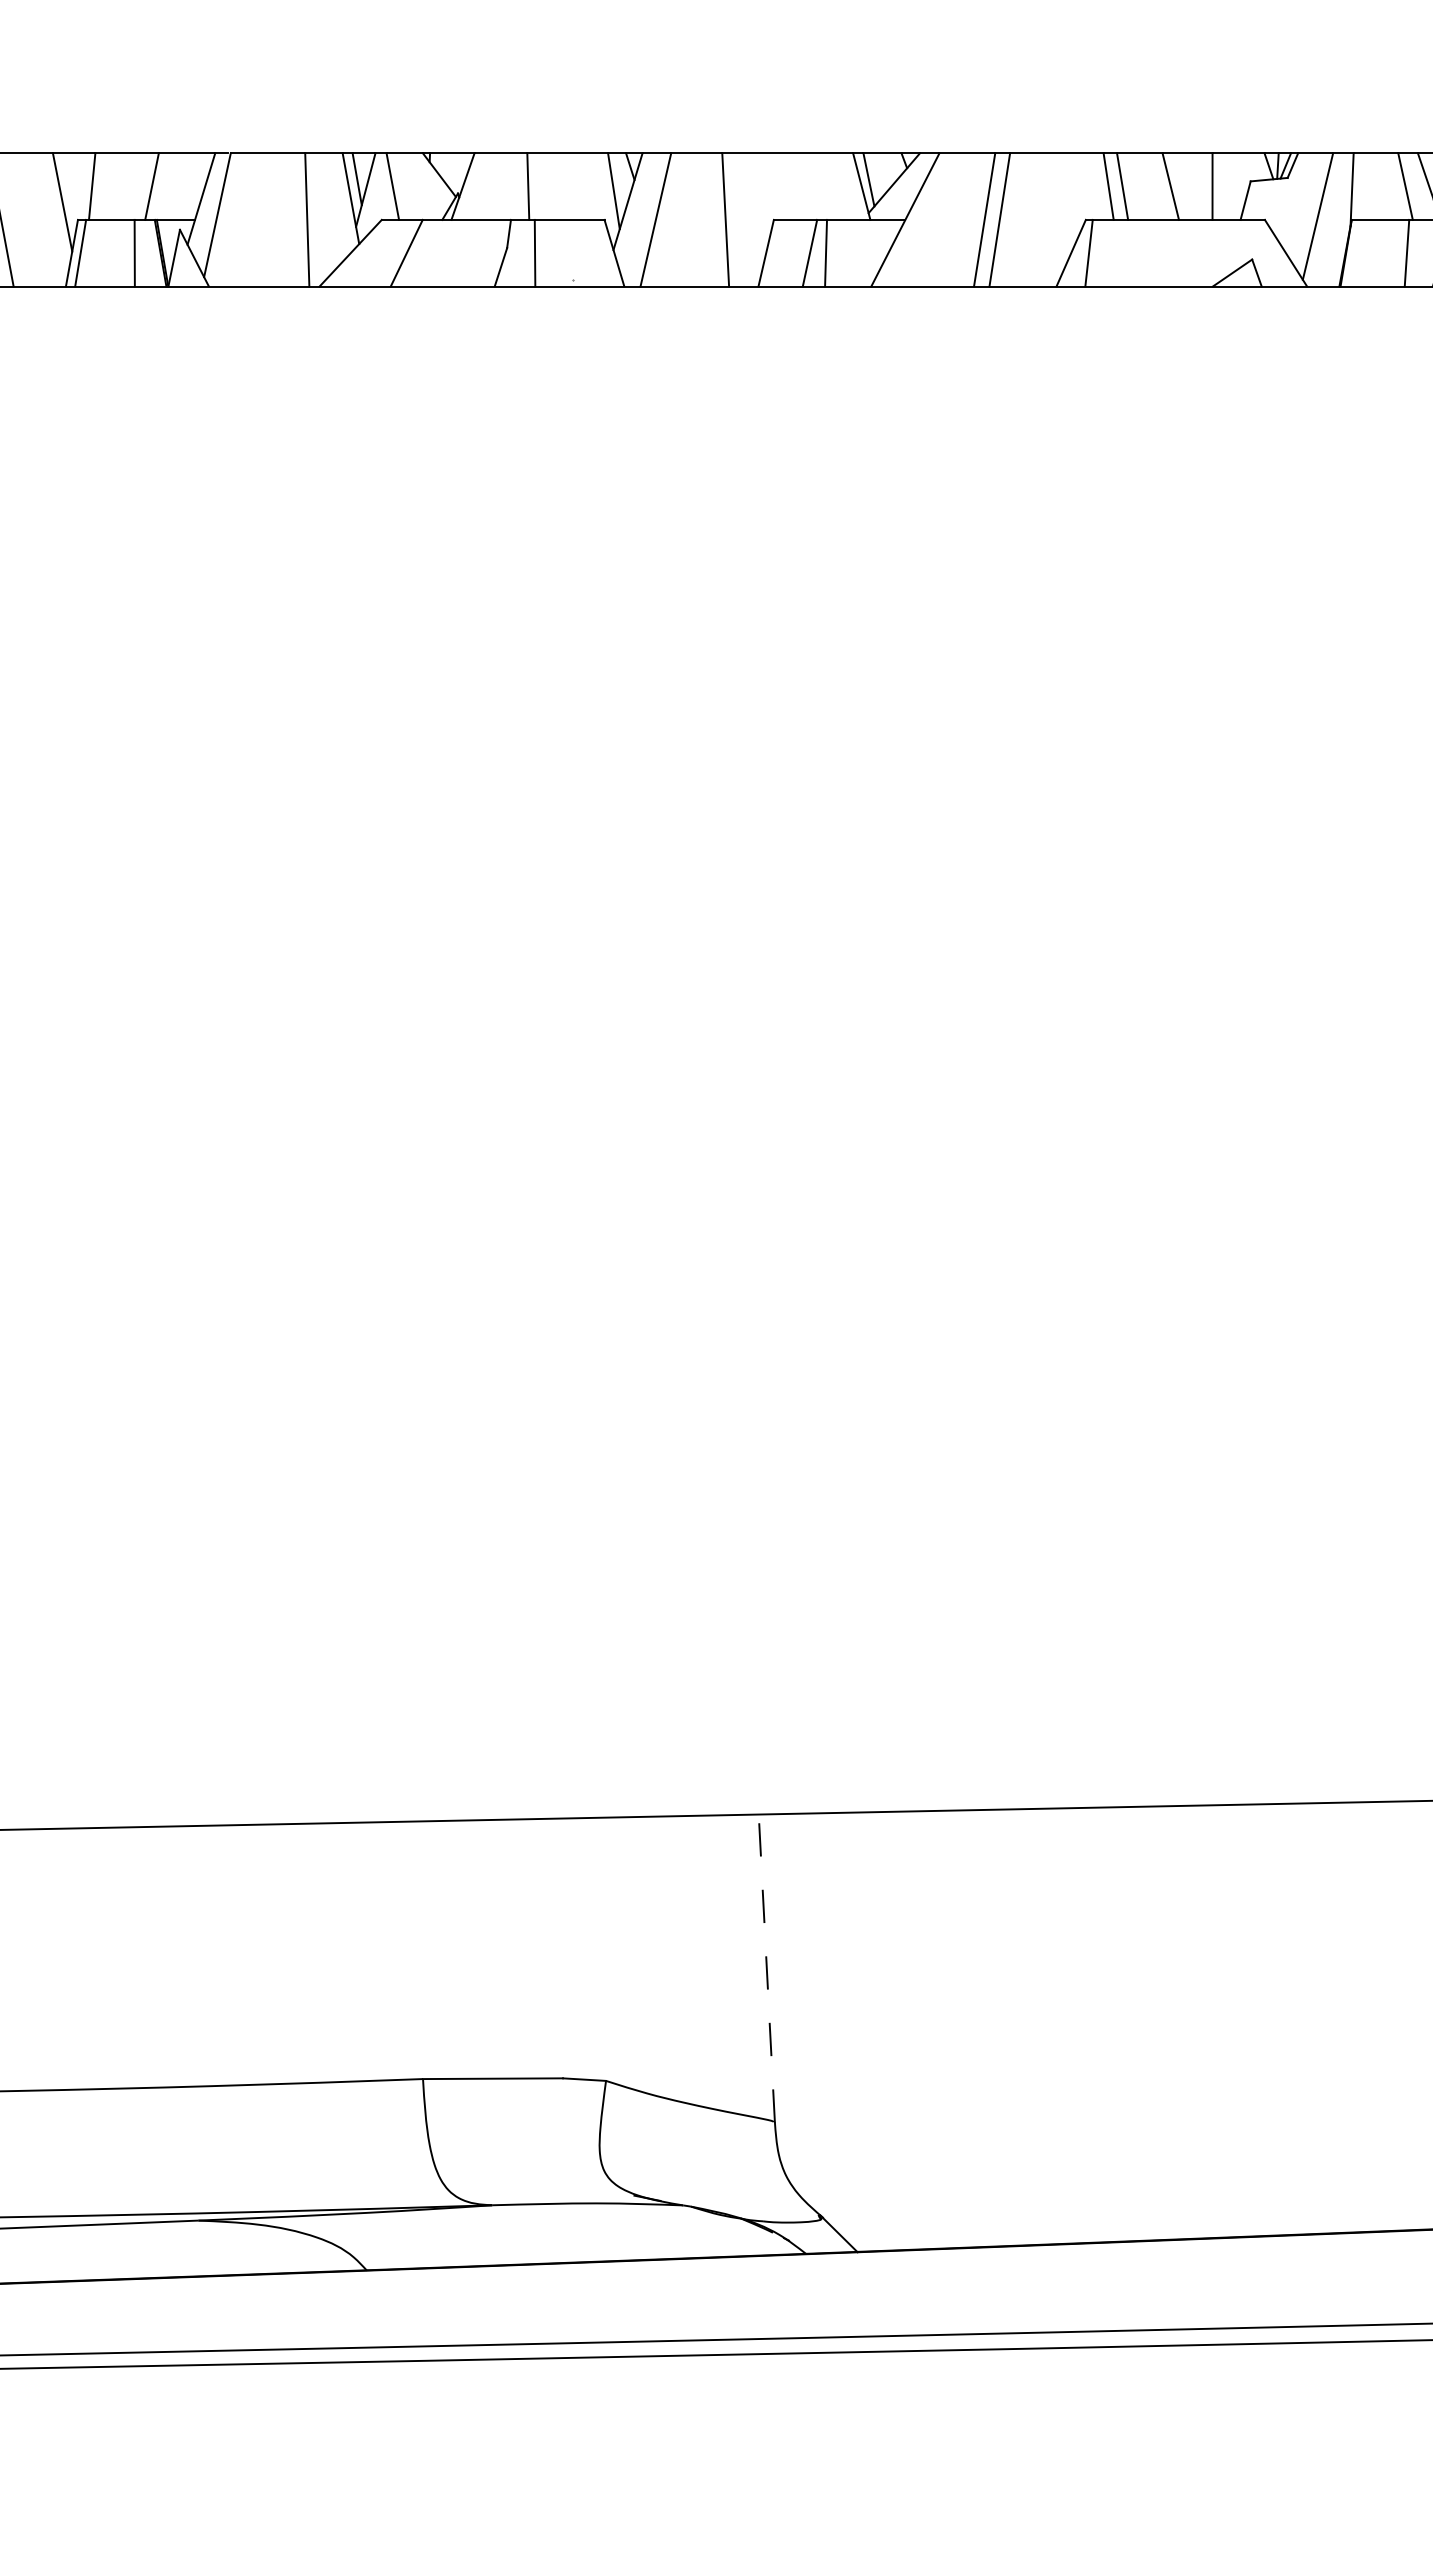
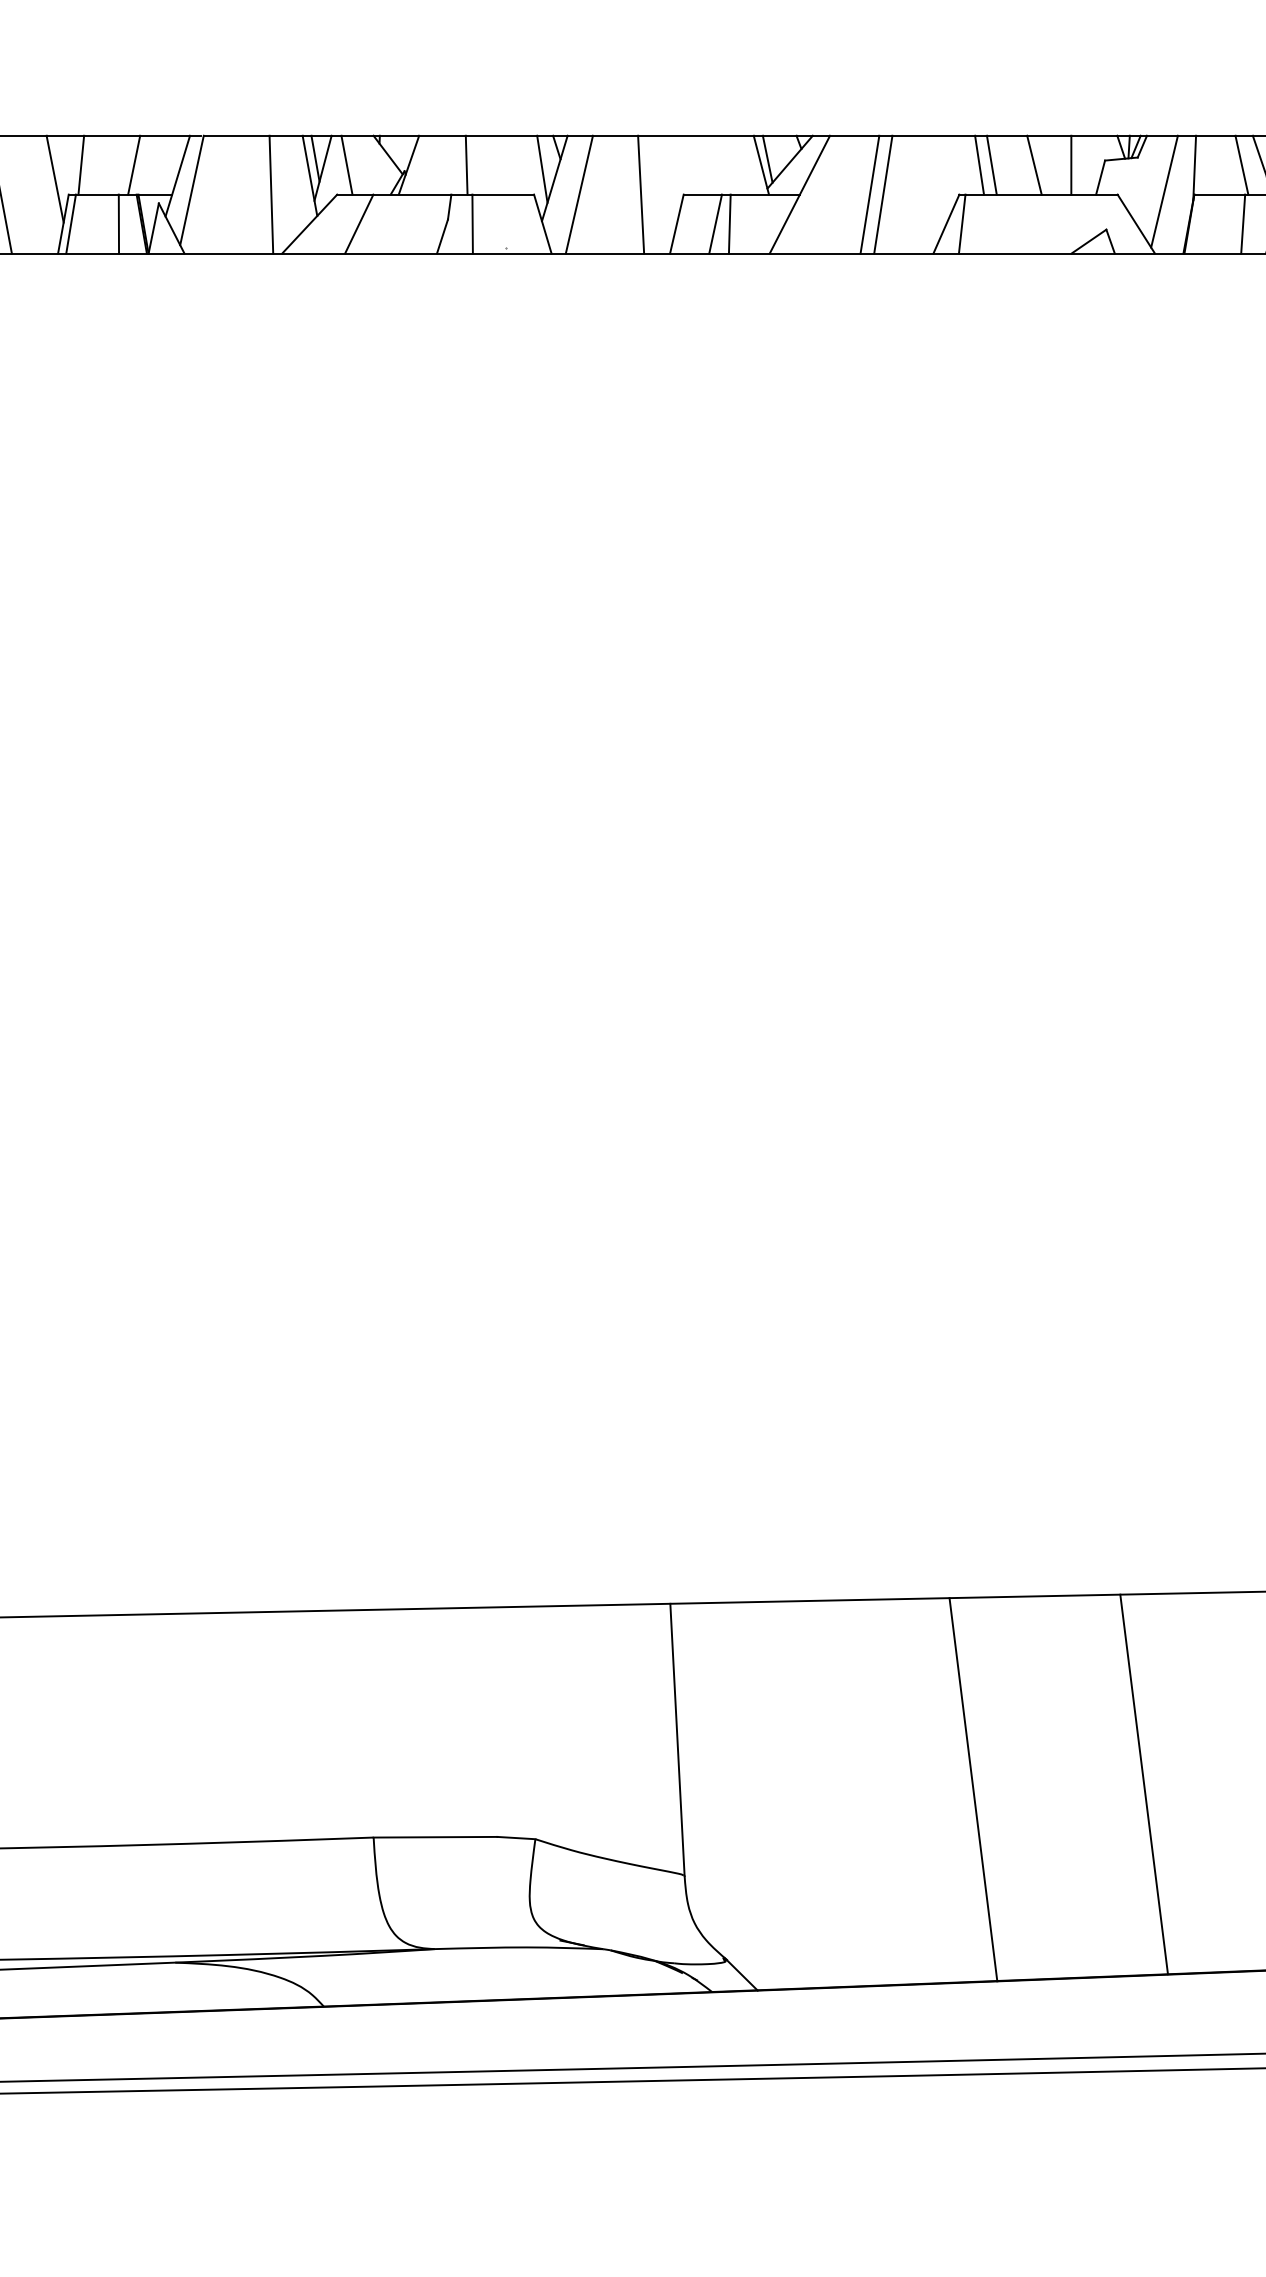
line: (766, 1968) -> (677, 1739), dashed -> solid
line: (1294, 2018) -> (1143, 1784), added
line: (1101, 2024) -> (973, 1789), added

